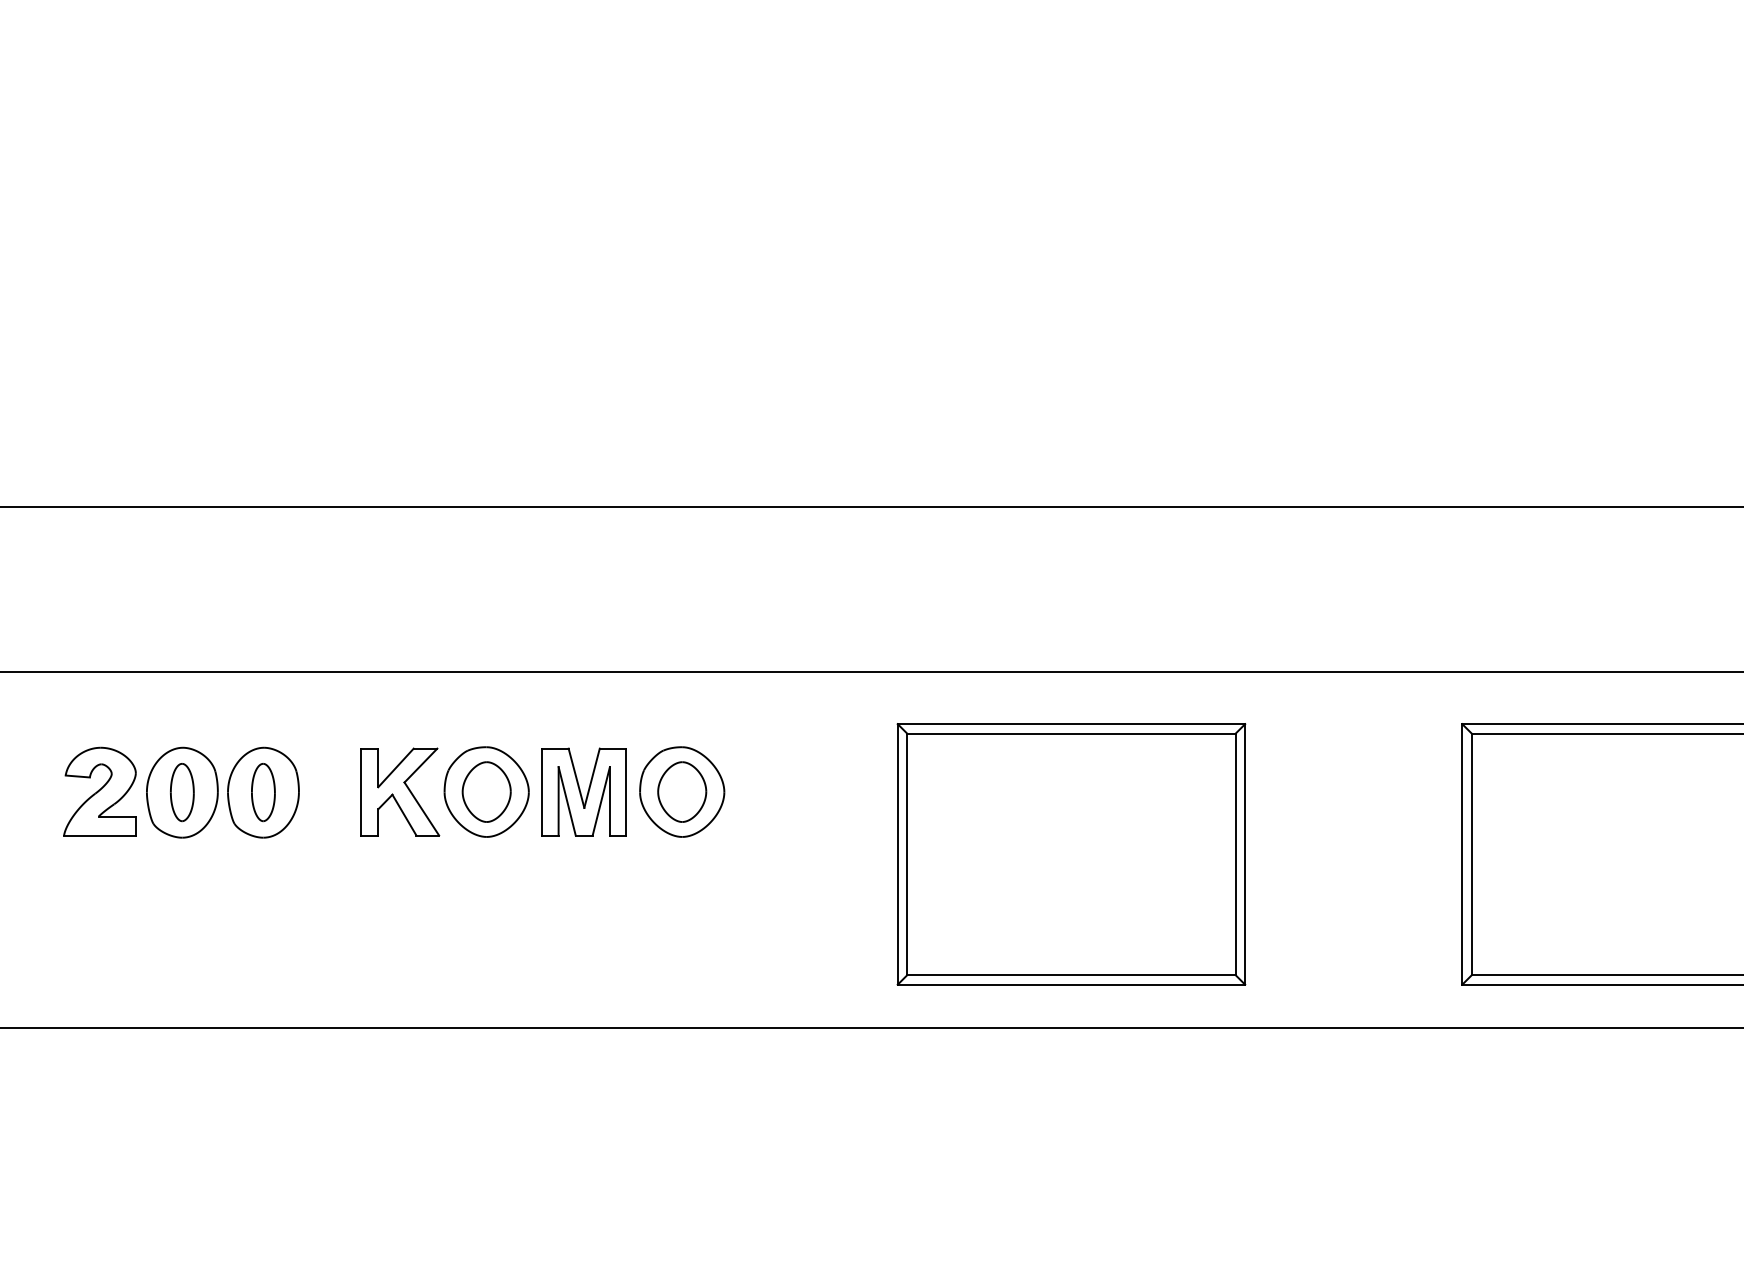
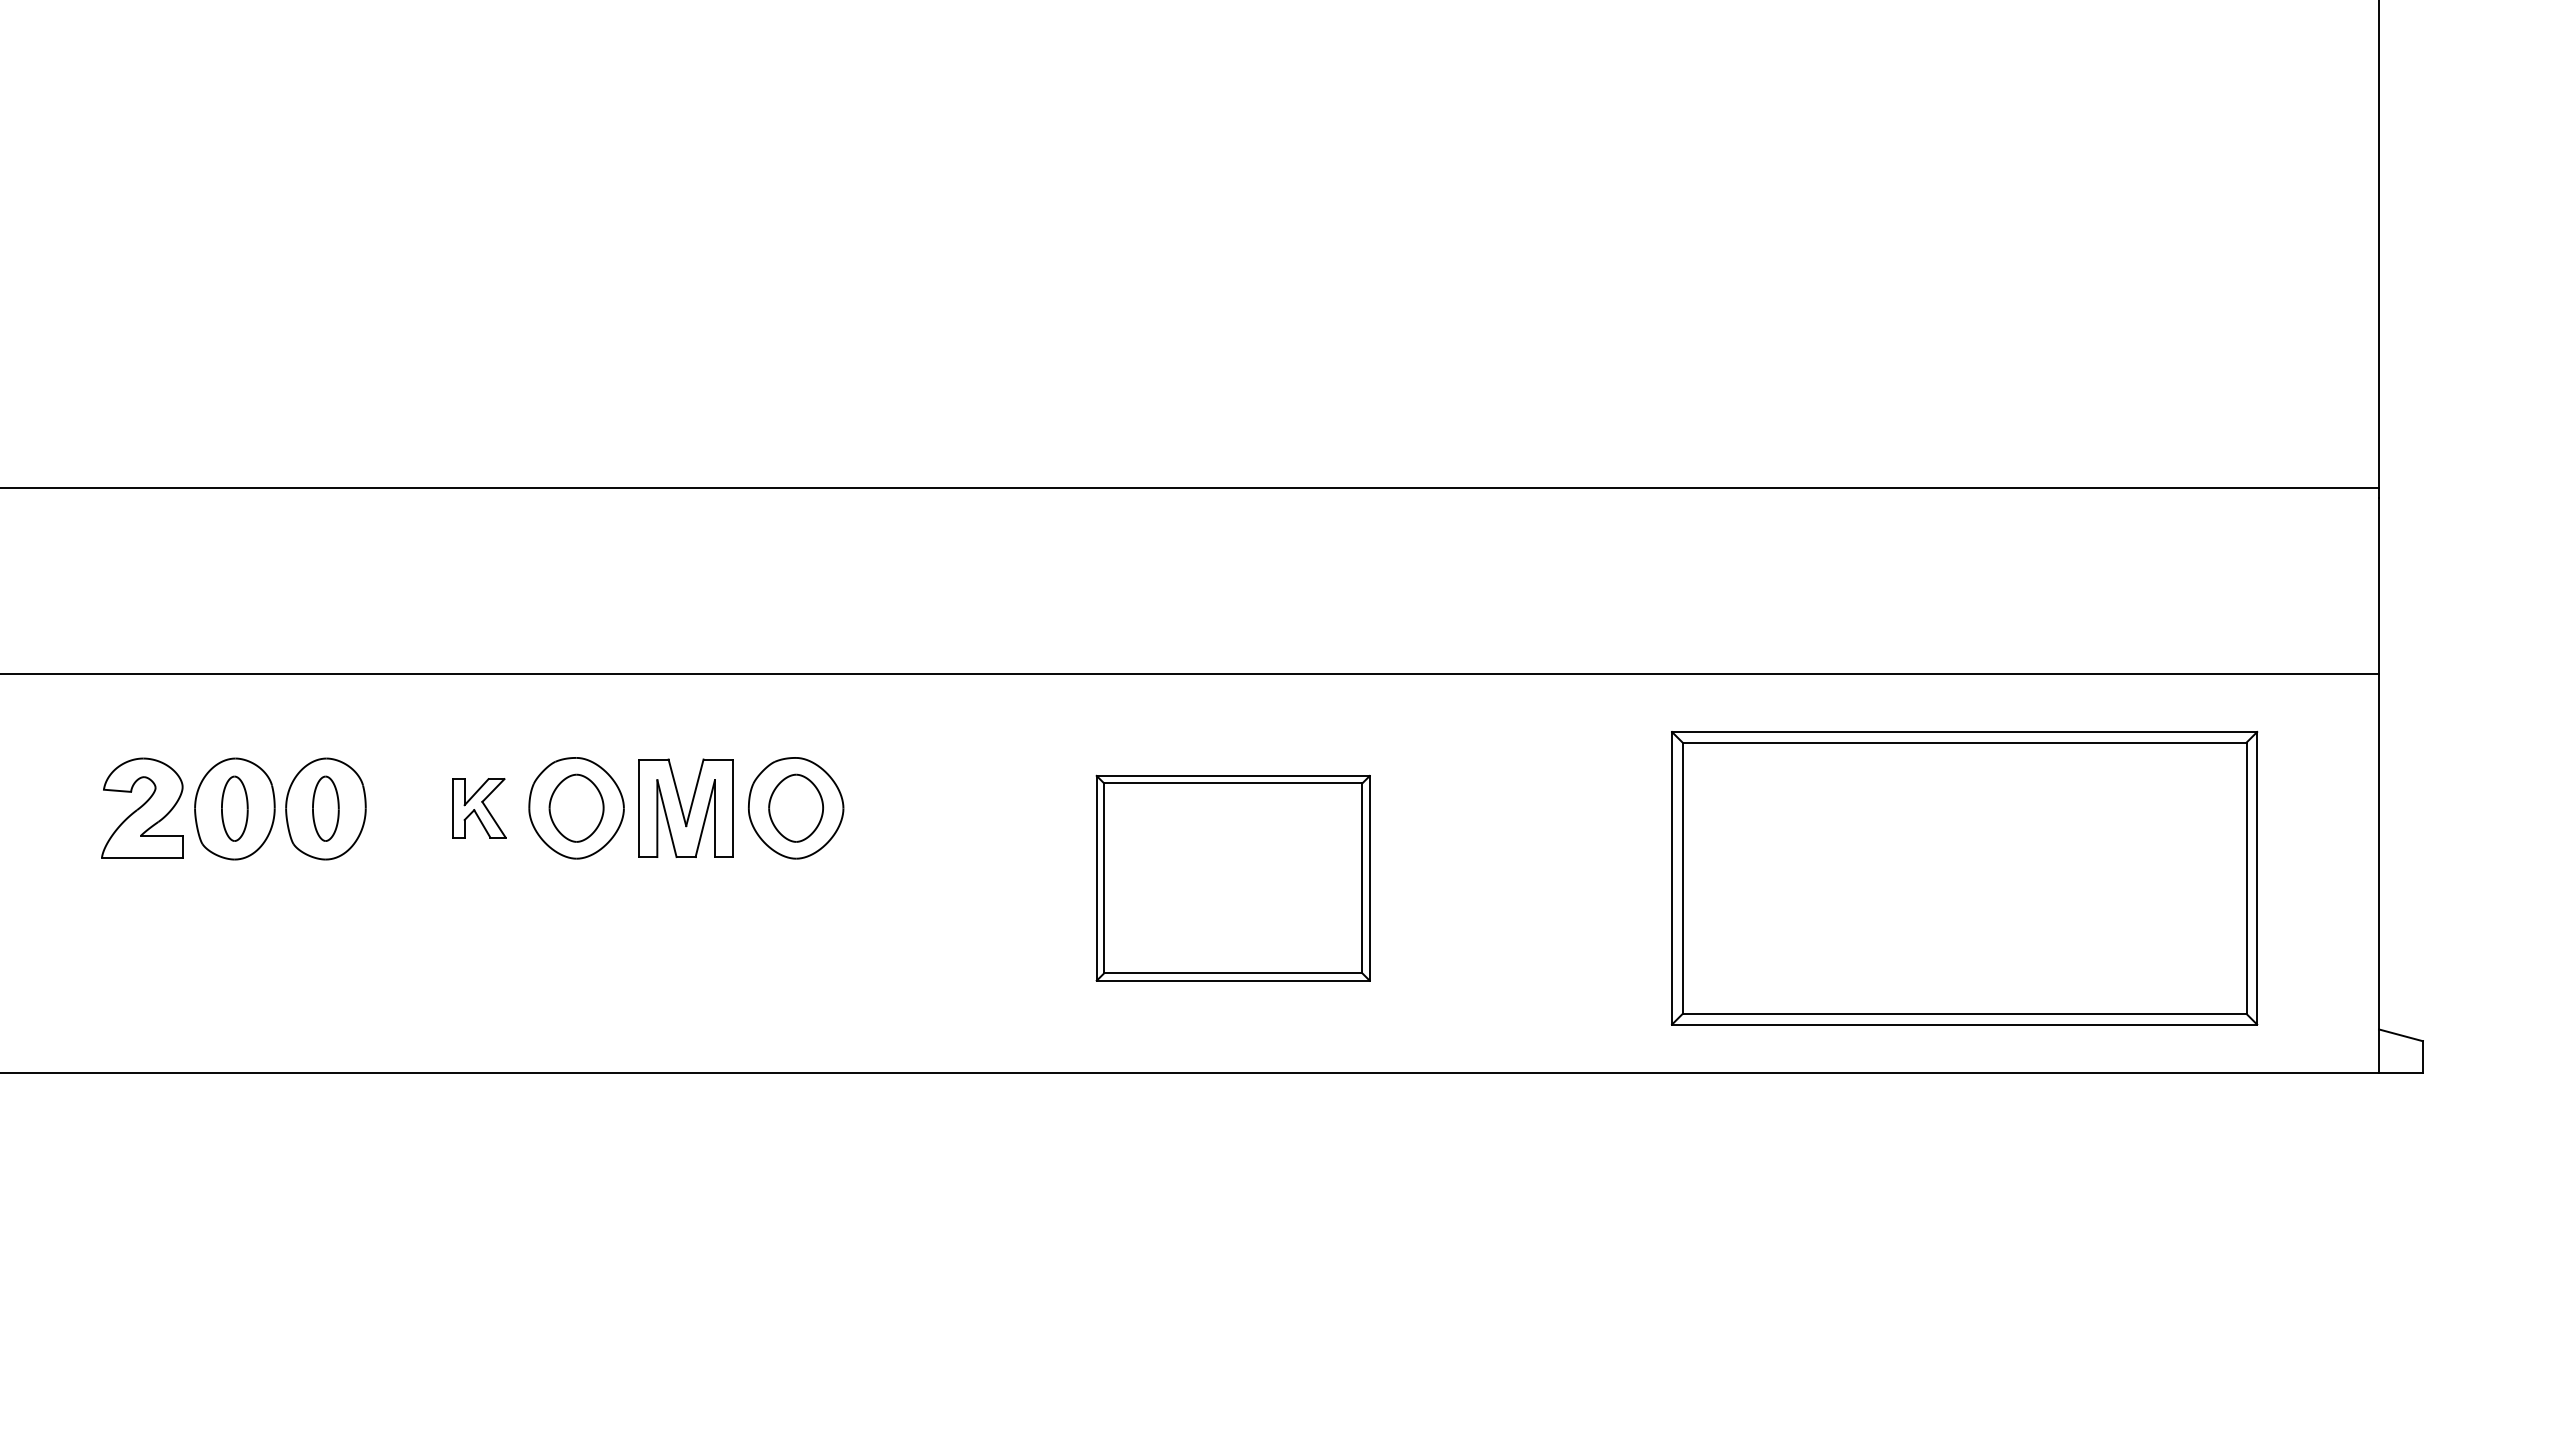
part: (400, 792) -> (479, 808), size x0.6
part: (1071, 854) -> (1233, 878), size x0.7

